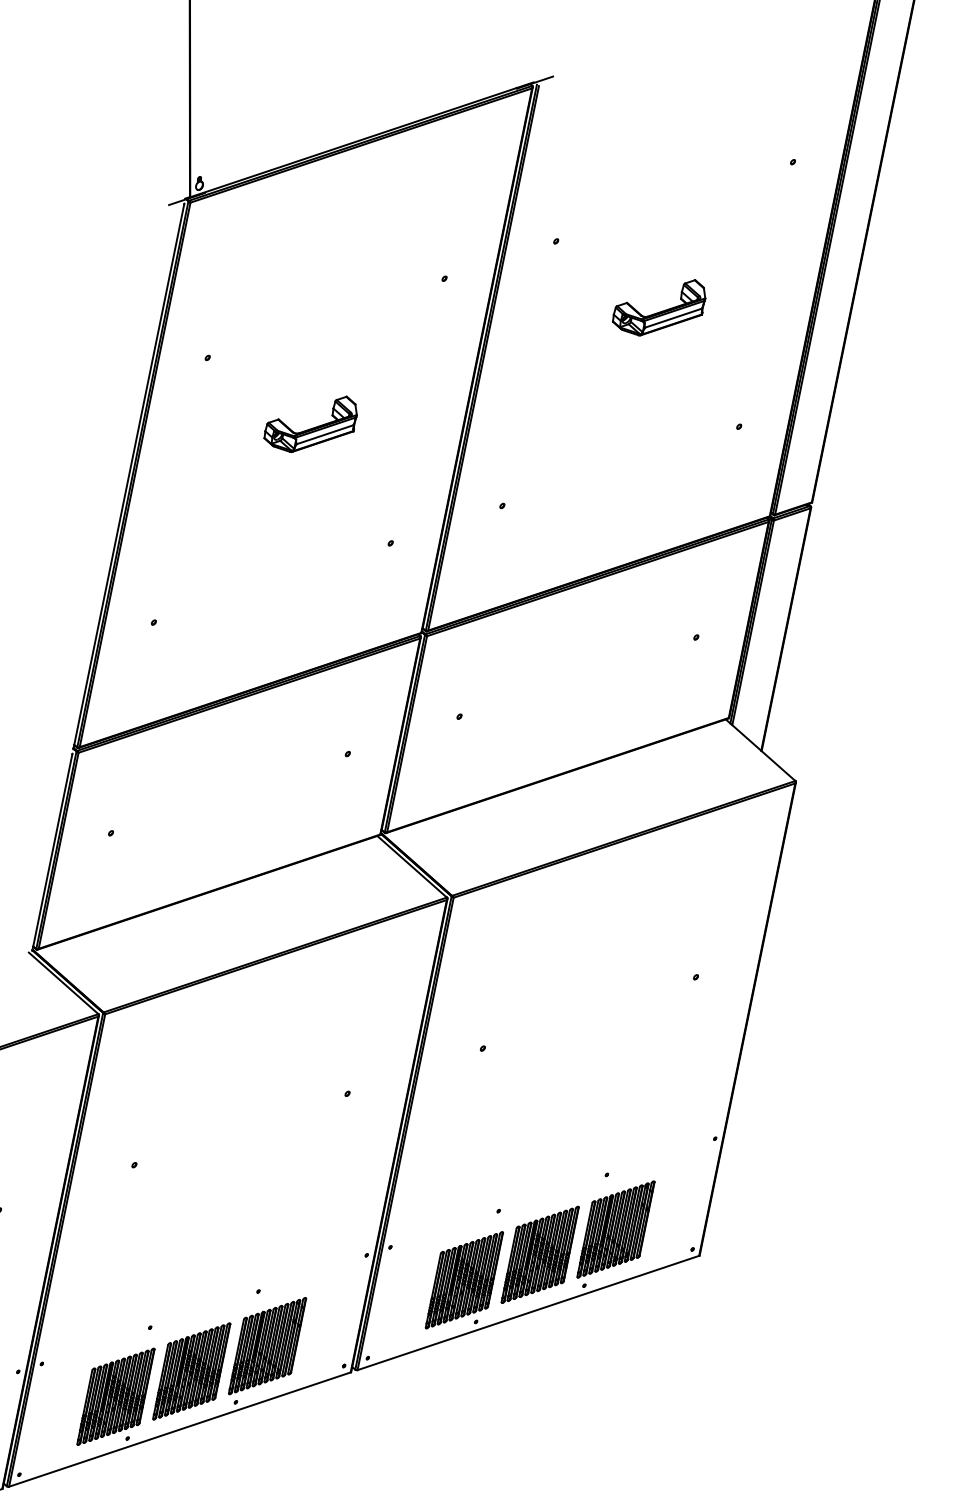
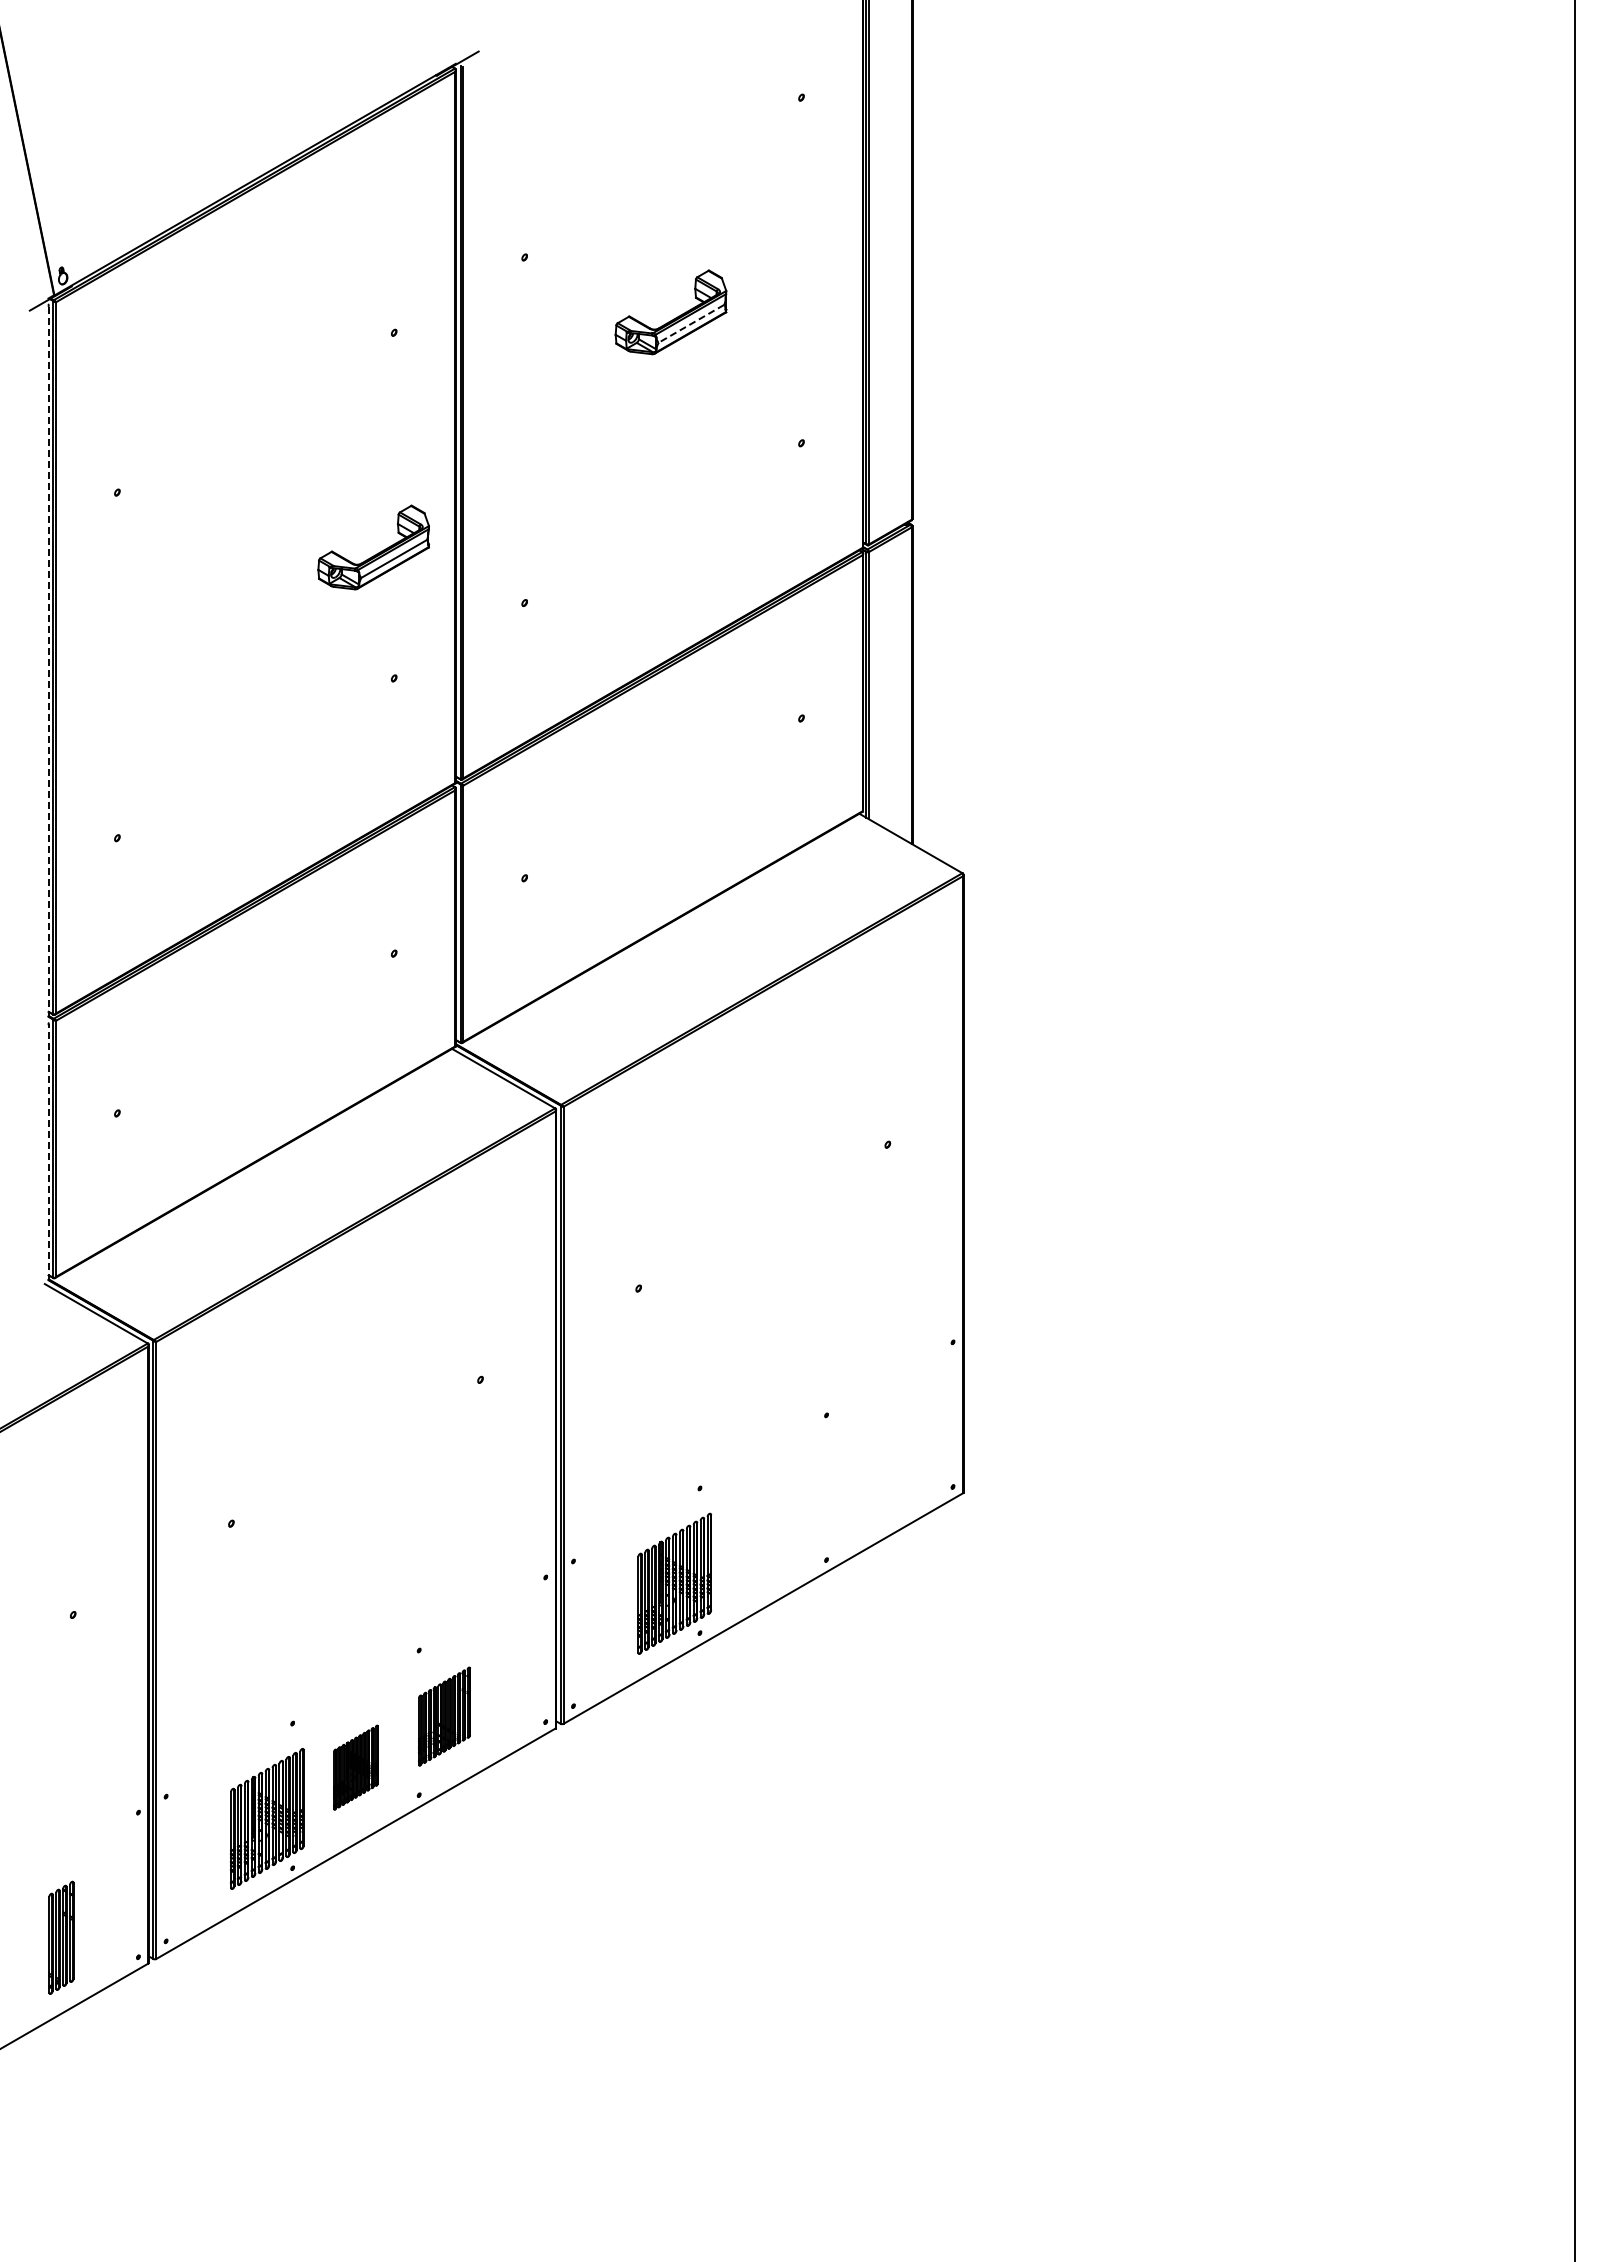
line: (673, 317) -> (691, 323), solid -> dashed
part: (312, 427) -> (376, 553), moved
line: (128, 476) -> (48, 661), solid -> dashed
line: (52, 852) -> (48, 1152), solid -> dashed
part: (615, 1229) -> (851, 1481), removed
part: (539, 1254) -> (762, 1532), removed
part: (267, 1345) -> (444, 1716), size x0.7
part: (191, 1371) -> (355, 1767), size x0.6

